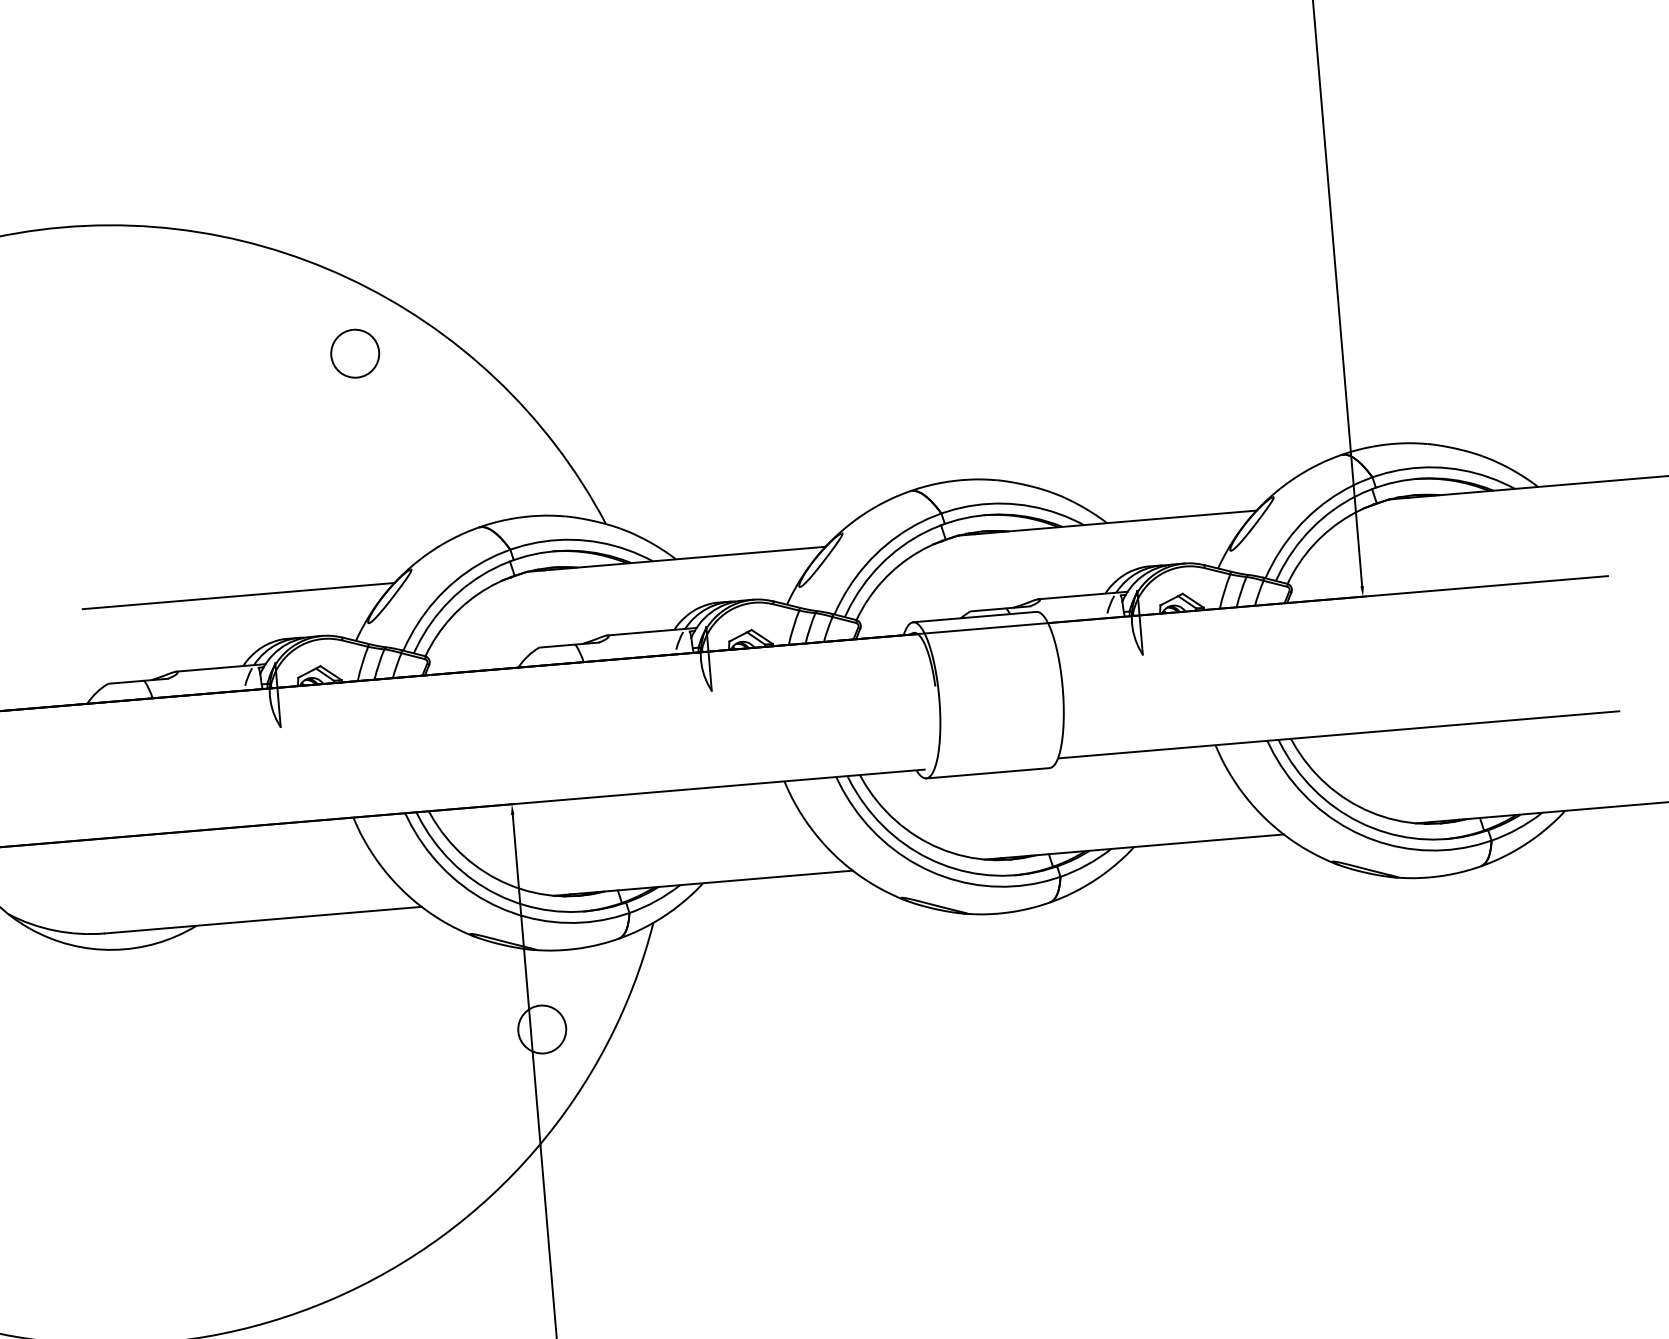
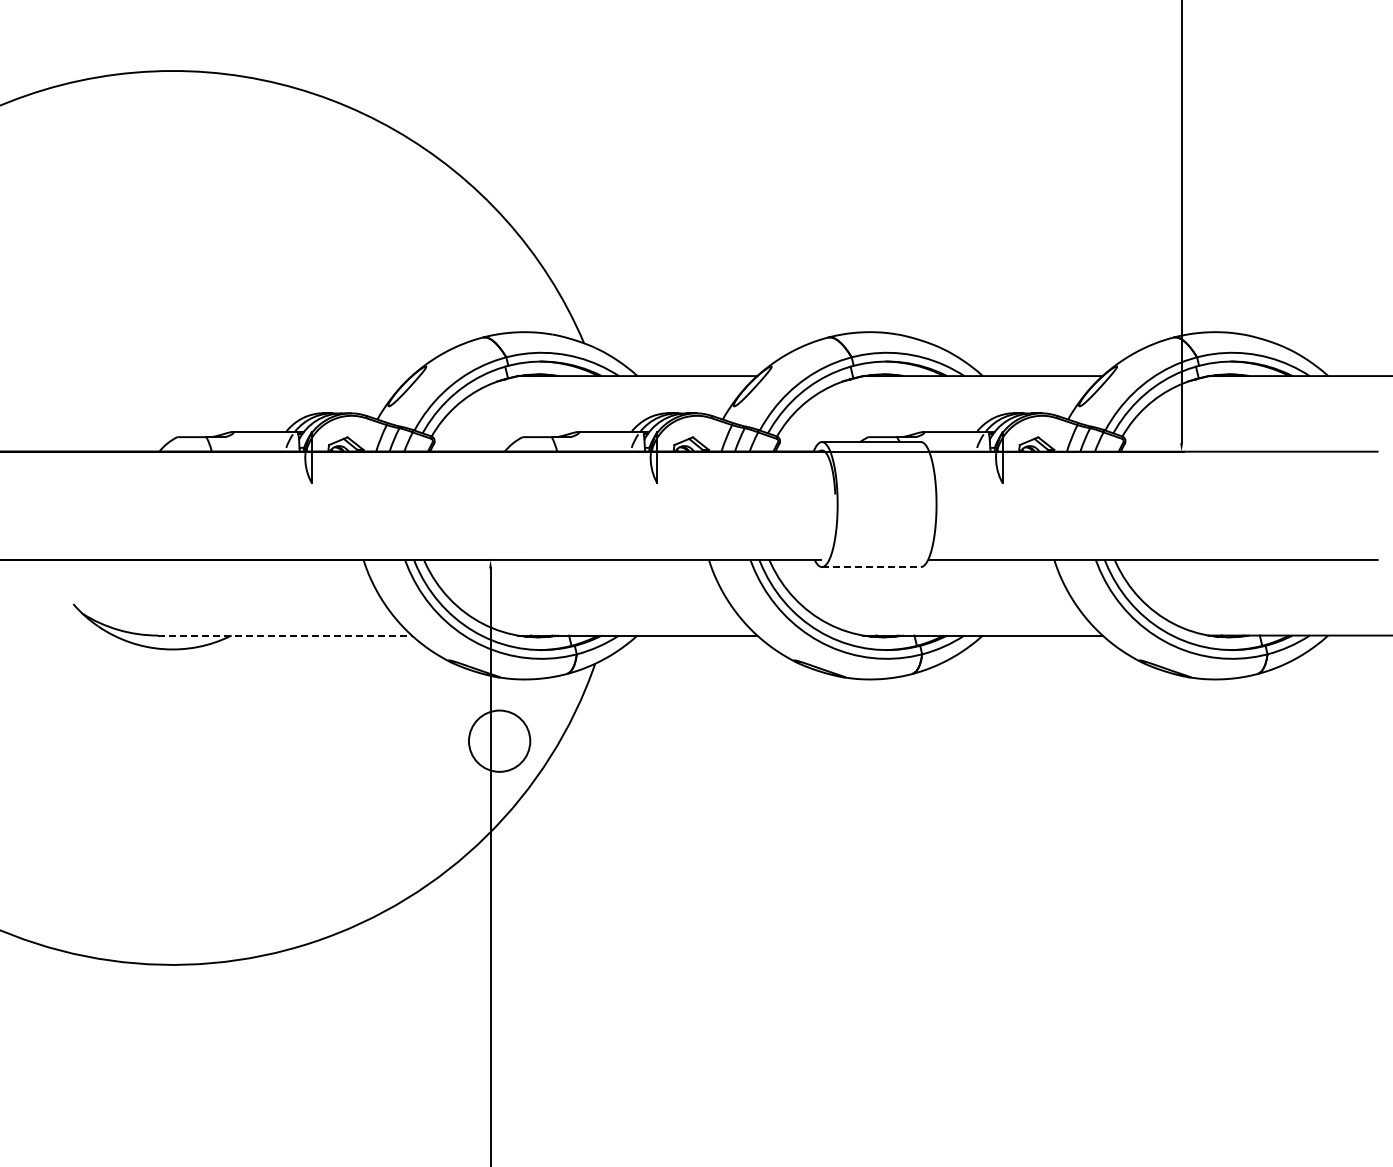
circle: (354, 354) -> (395, 191), removed
line: (239, 596) -> (287, 376), removed
line: (988, 773) -> (871, 567), solid -> dashed
line: (263, 920) -> (285, 635), solid -> dashed
circle: (542, 1029) -> (499, 741), size x1.6

